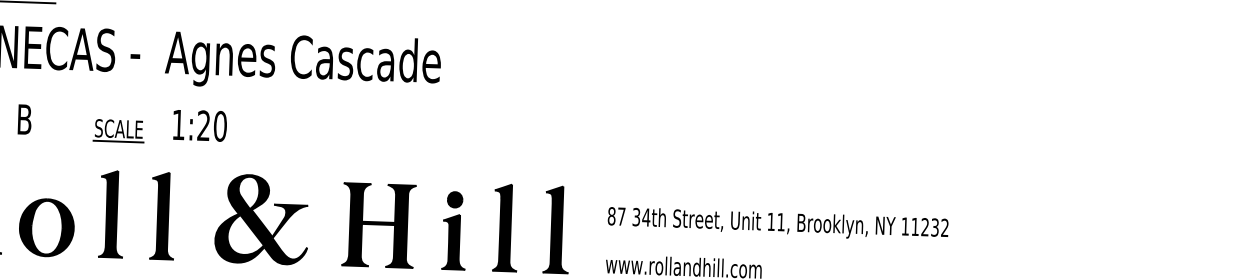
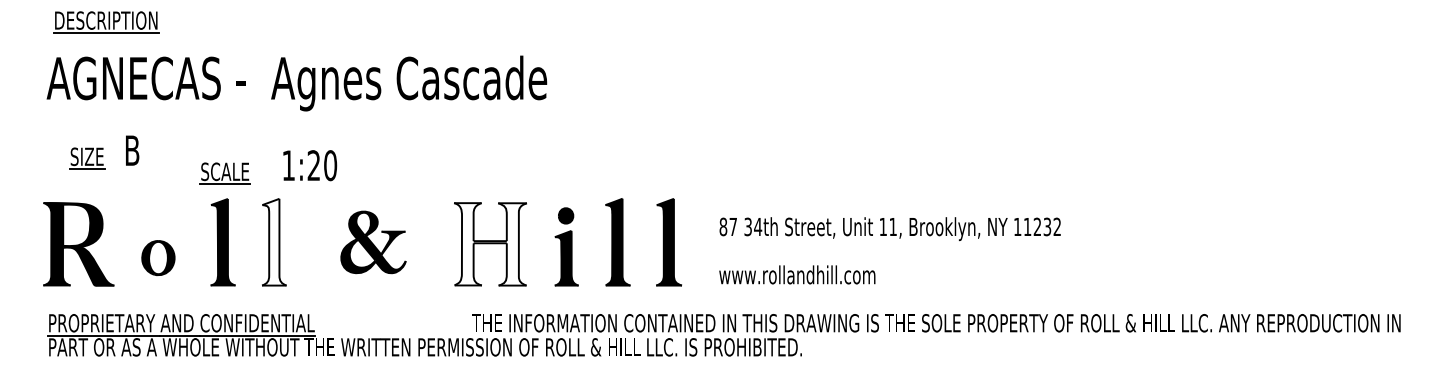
text: (200, 125) -> (310, 165), moved
part: (118, 130) -> (224, 173), moved
fill: (163, 215) -> (274, 241), removed
part: (262, 219) -> (373, 242), size x0.7
fill: (378, 225) -> (490, 244), removed
part: (46, 227) -> (158, 257), size x0.6

